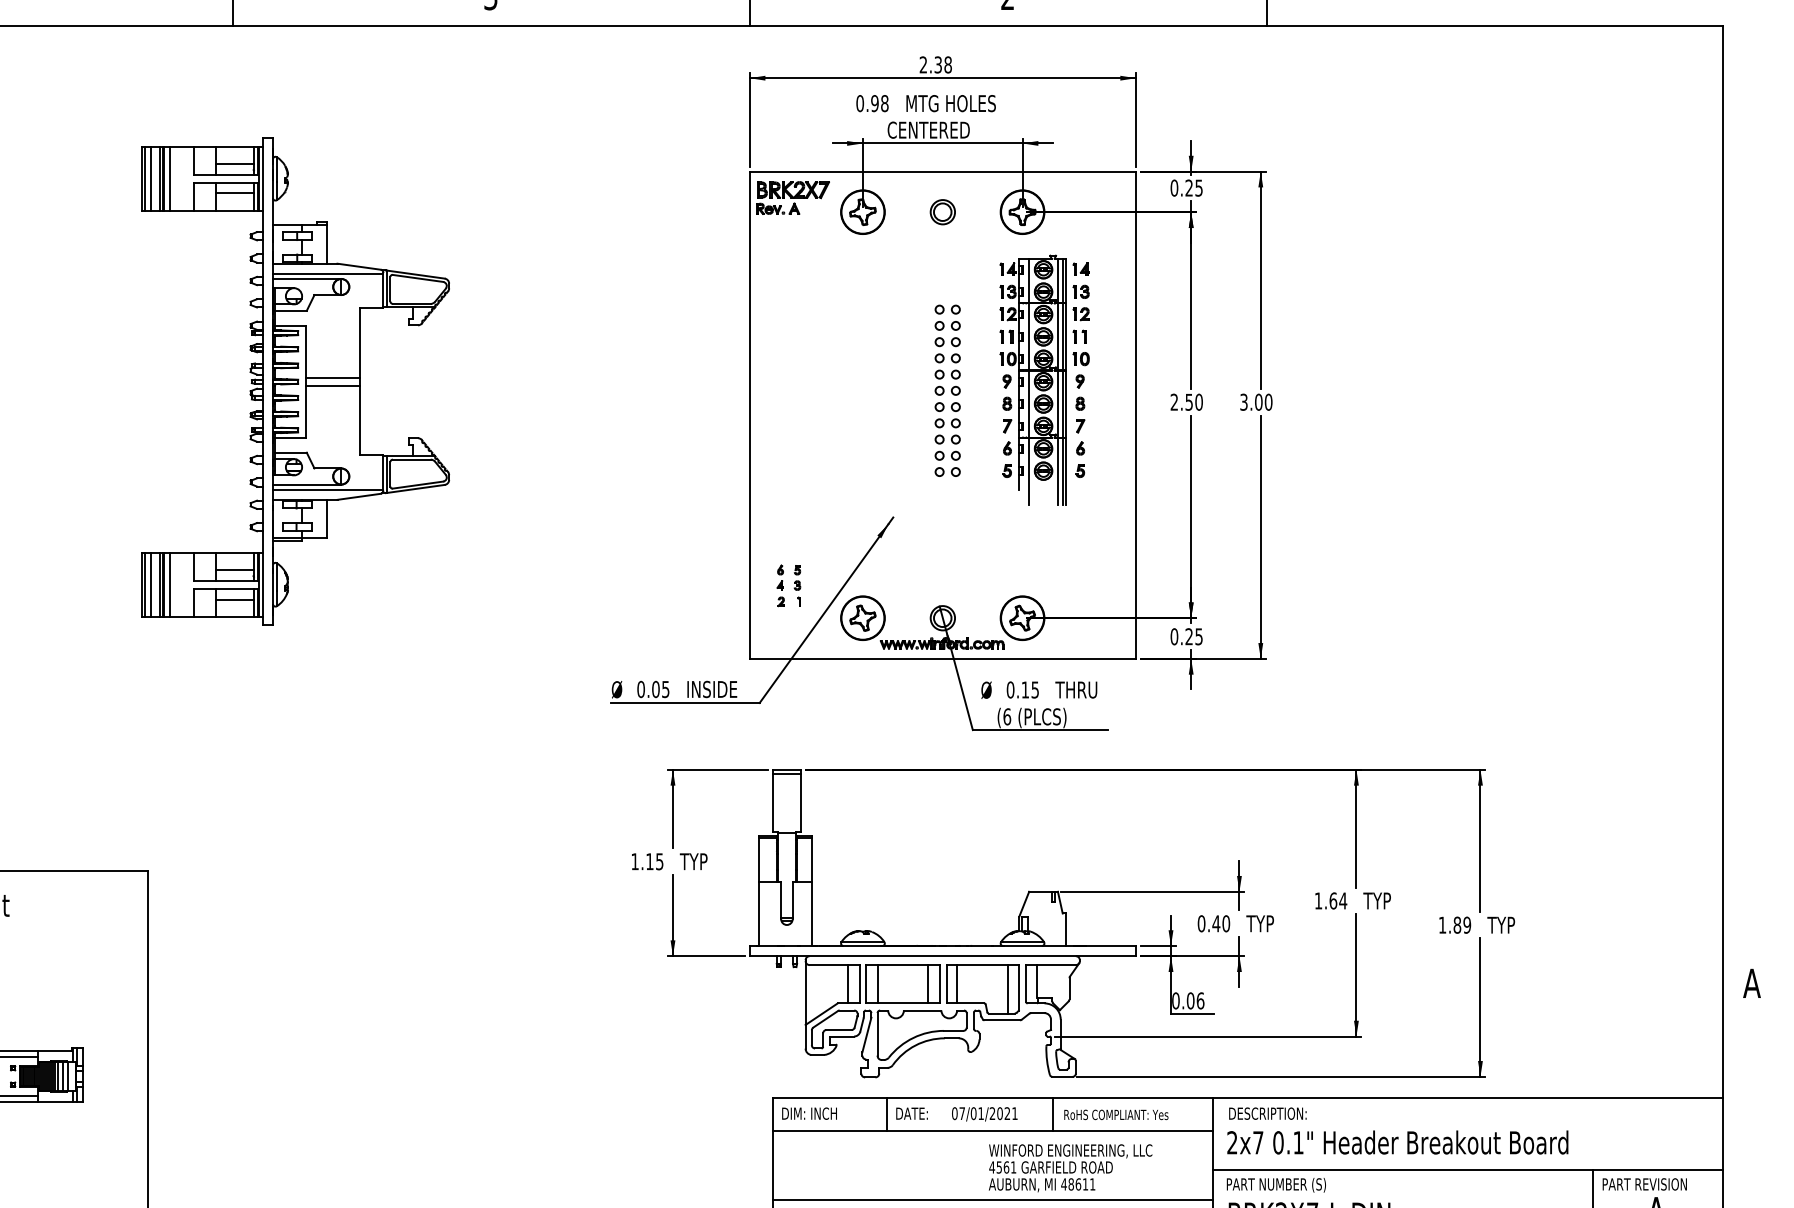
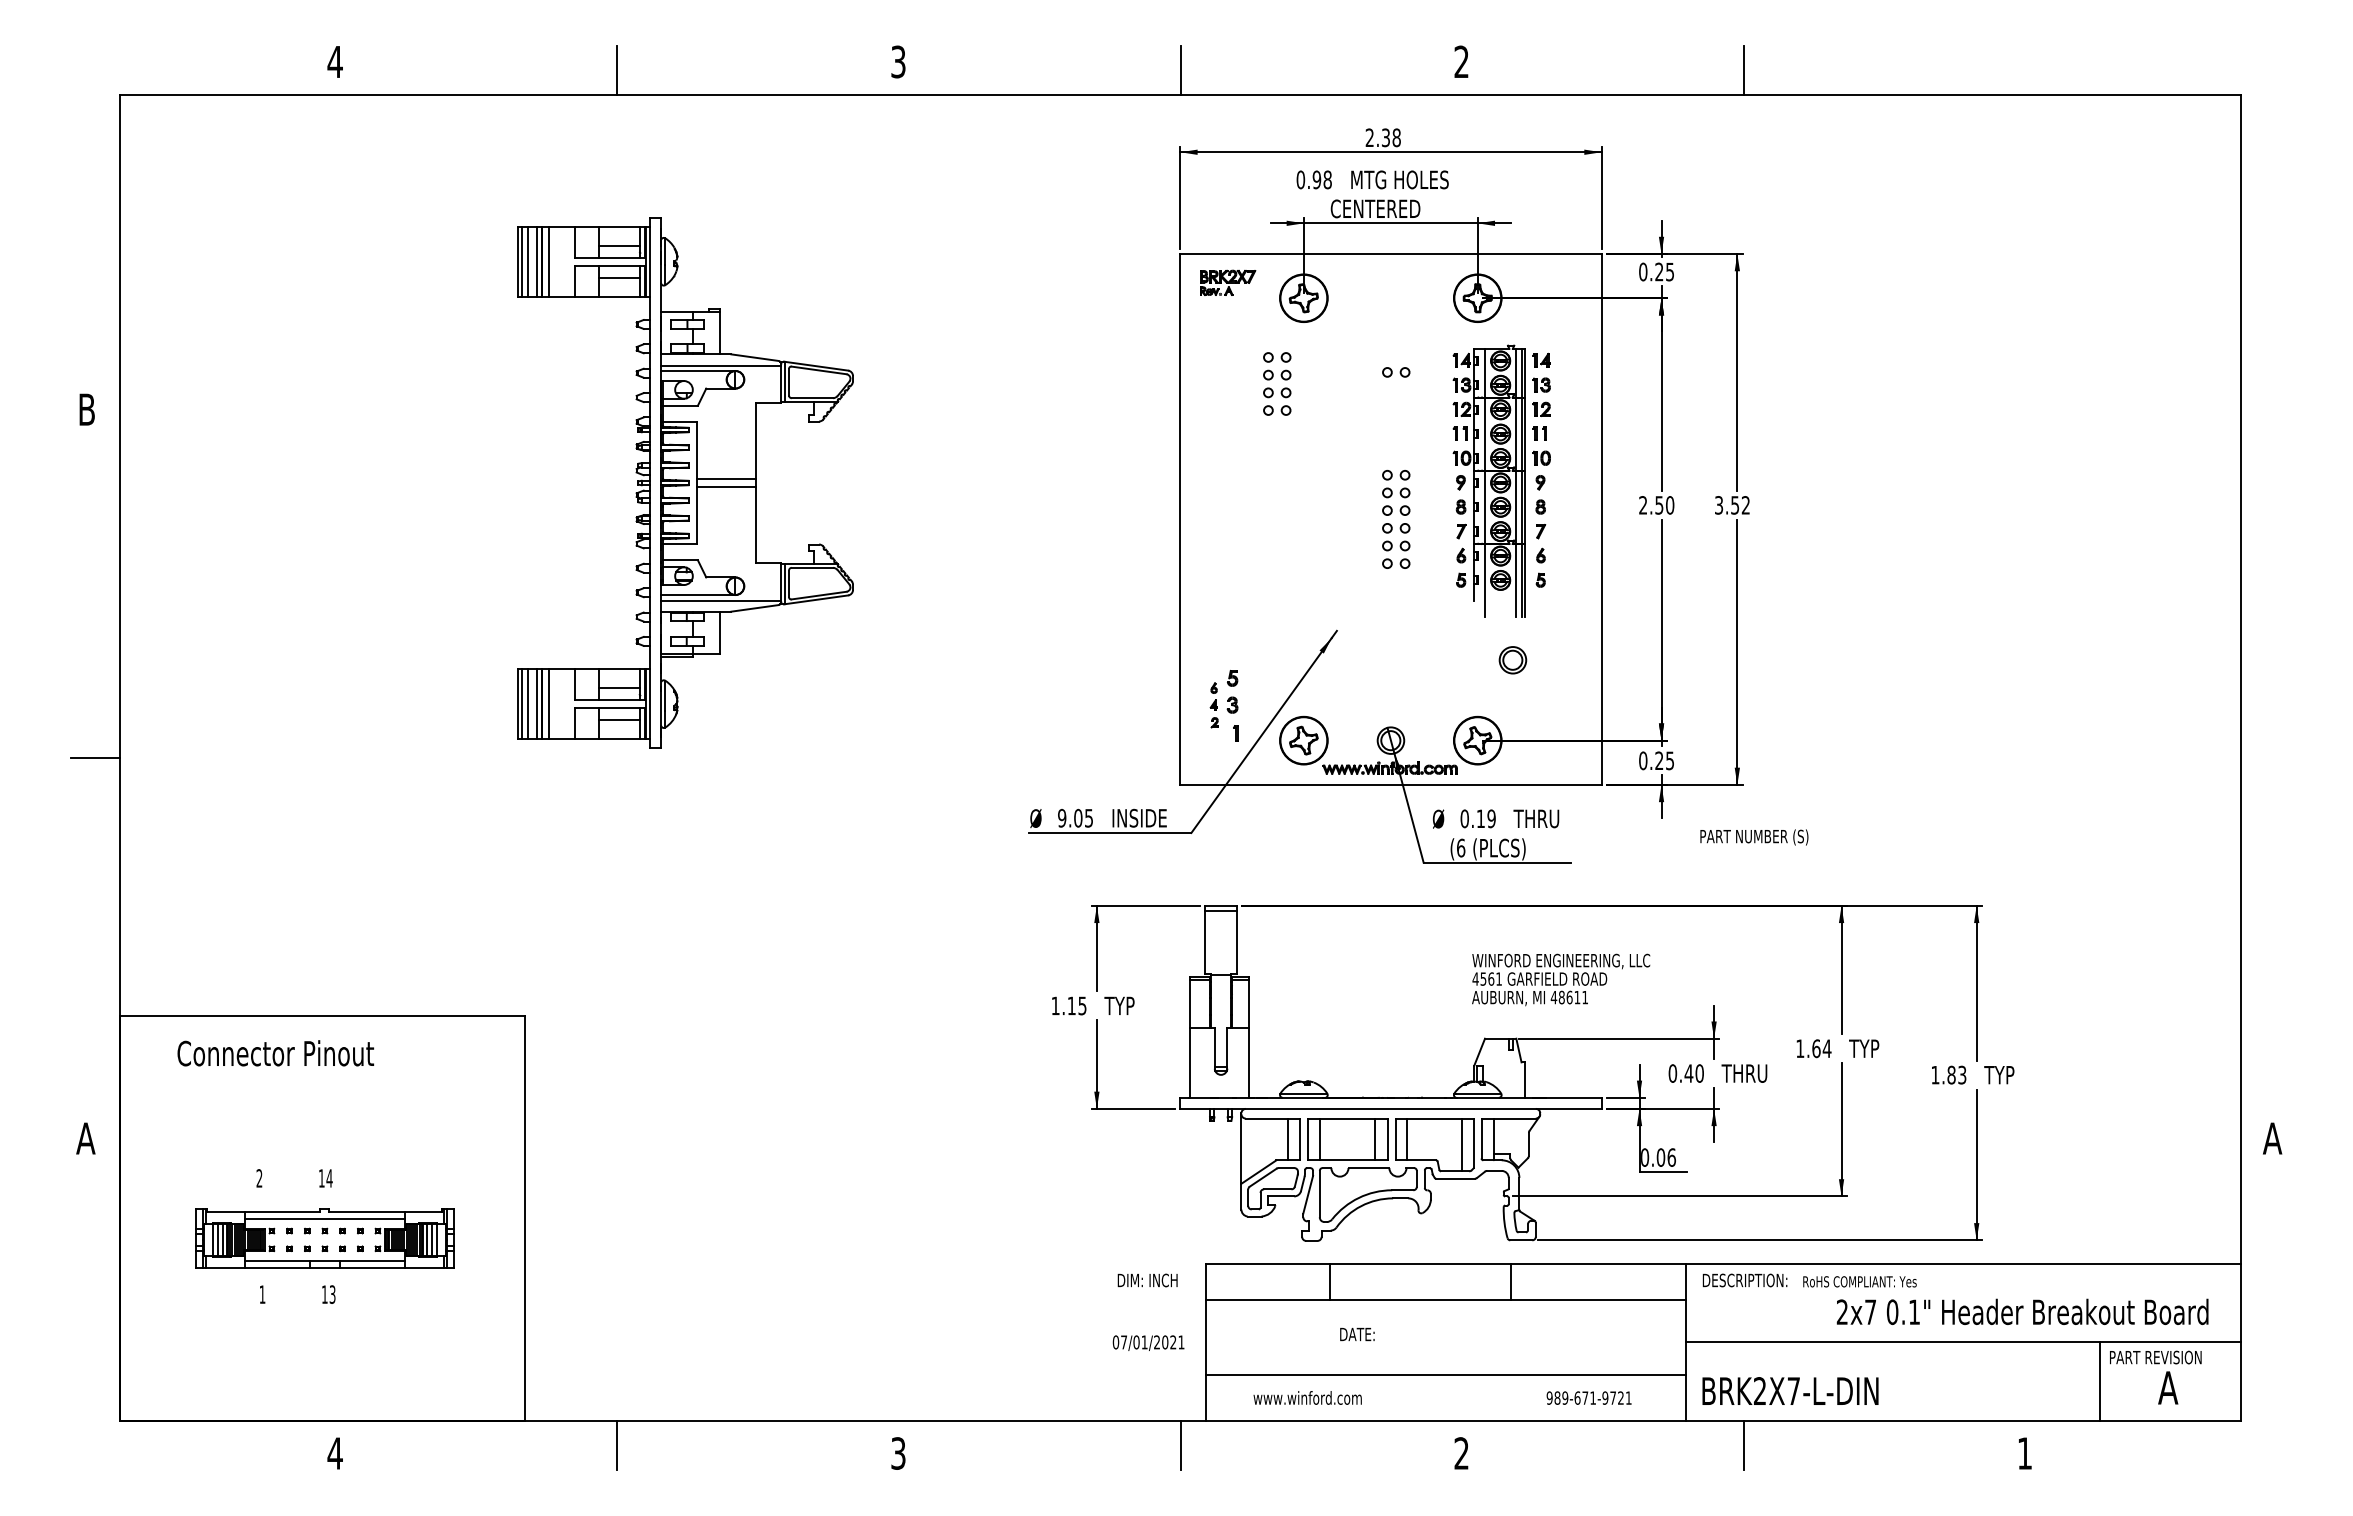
part: (792, 197) -> (1227, 282), size x0.7
part: (942, 212) -> (1512, 660), moved
part: (951, 328) -> (1281, 378), moved
text: (1263, 402) -> (1740, 505), 3.00 -> 3.52
part: (947, 472) -> (1396, 372), moved
part: (797, 585) -> (1232, 704), size x1.6
text: (641, 689) -> (1062, 818), 0.05 -> 9.05
text: (1035, 689) -> (1491, 818), 0.15 -> 0.19
text: (1271, 923) -> (1749, 1073), TYP -> THRU
text: (1467, 924) -> (1962, 1074), 1.89 -> 1.83
text: (809, 1113) -> (1147, 1280), moved
text: (912, 1113) -> (1357, 1334), moved
text: (984, 1113) -> (1148, 1342), moved
text: (1115, 1114) -> (1859, 1281), moved
text: (1397, 1142) -> (2022, 1311), moved
text: (1070, 1167) -> (1561, 979), moved
text: (1276, 1185) -> (1754, 837), moved

